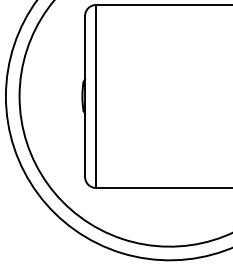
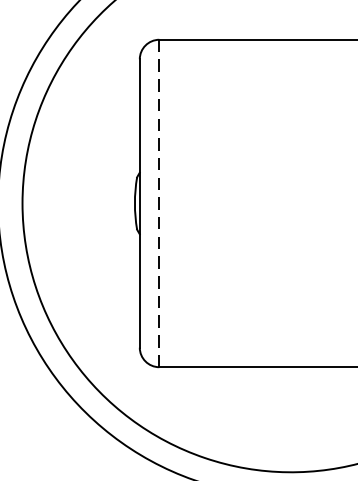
line: (96, 96) -> (160, 203), solid -> dashed

